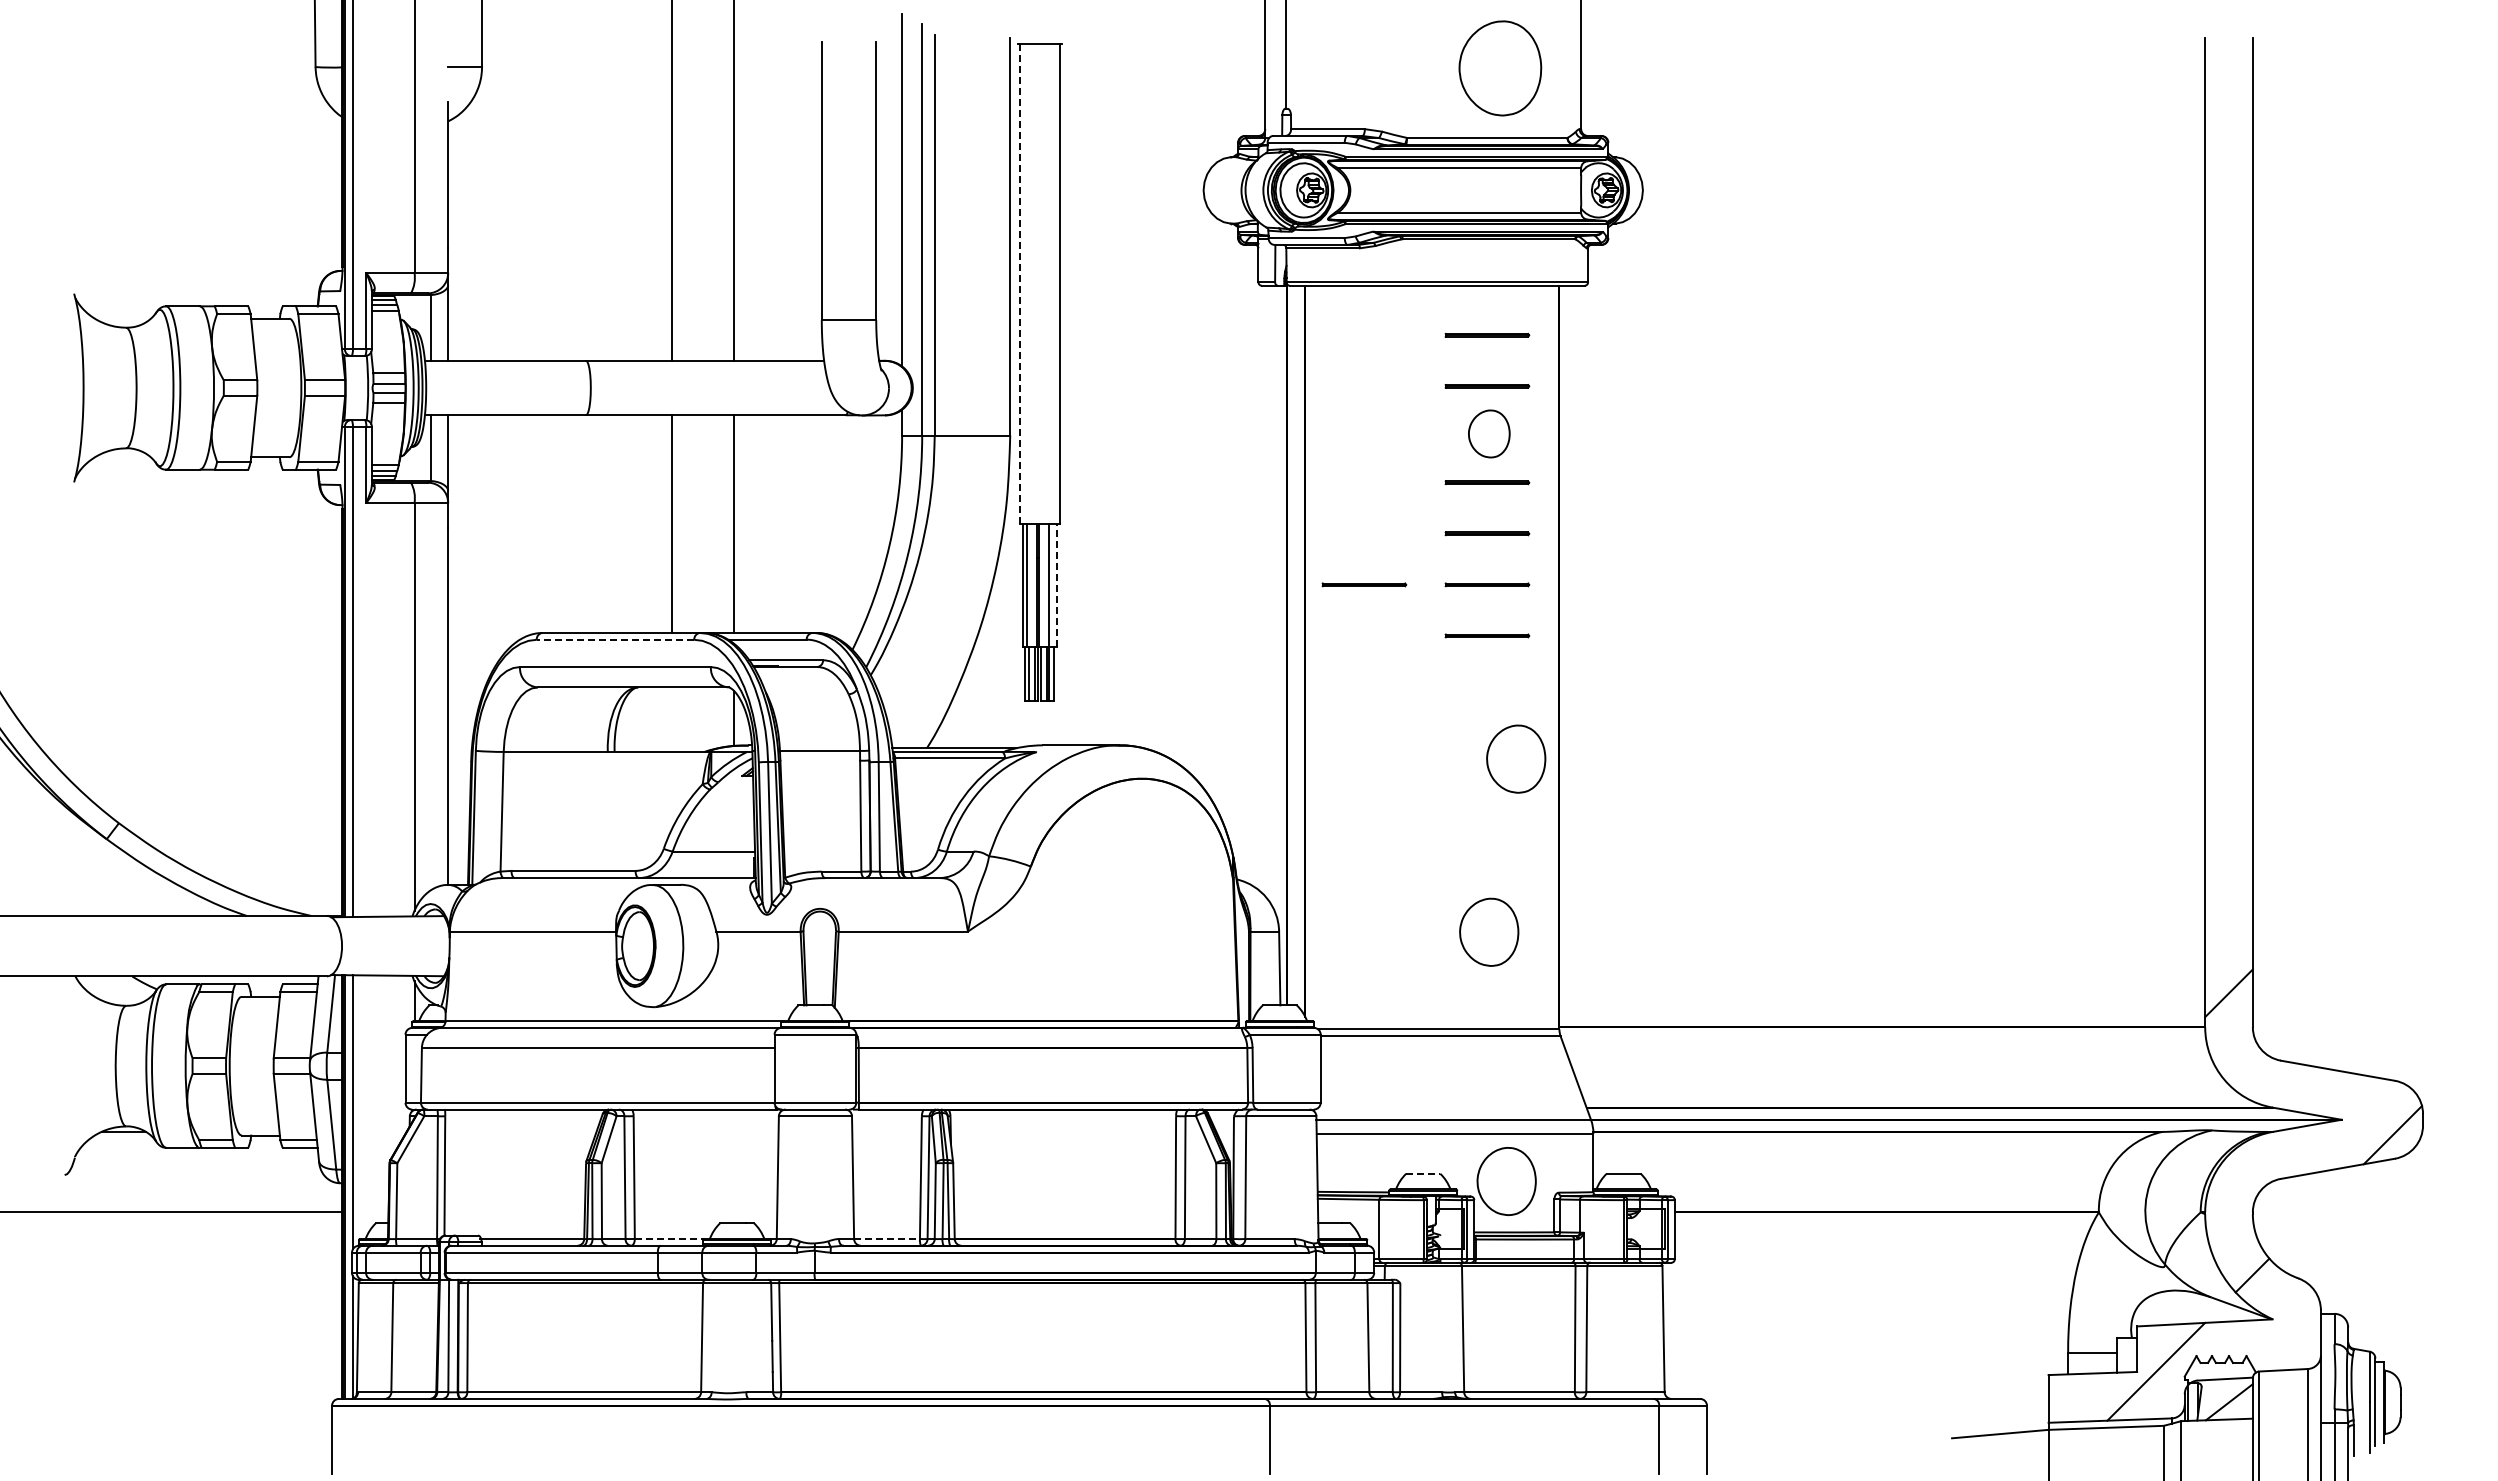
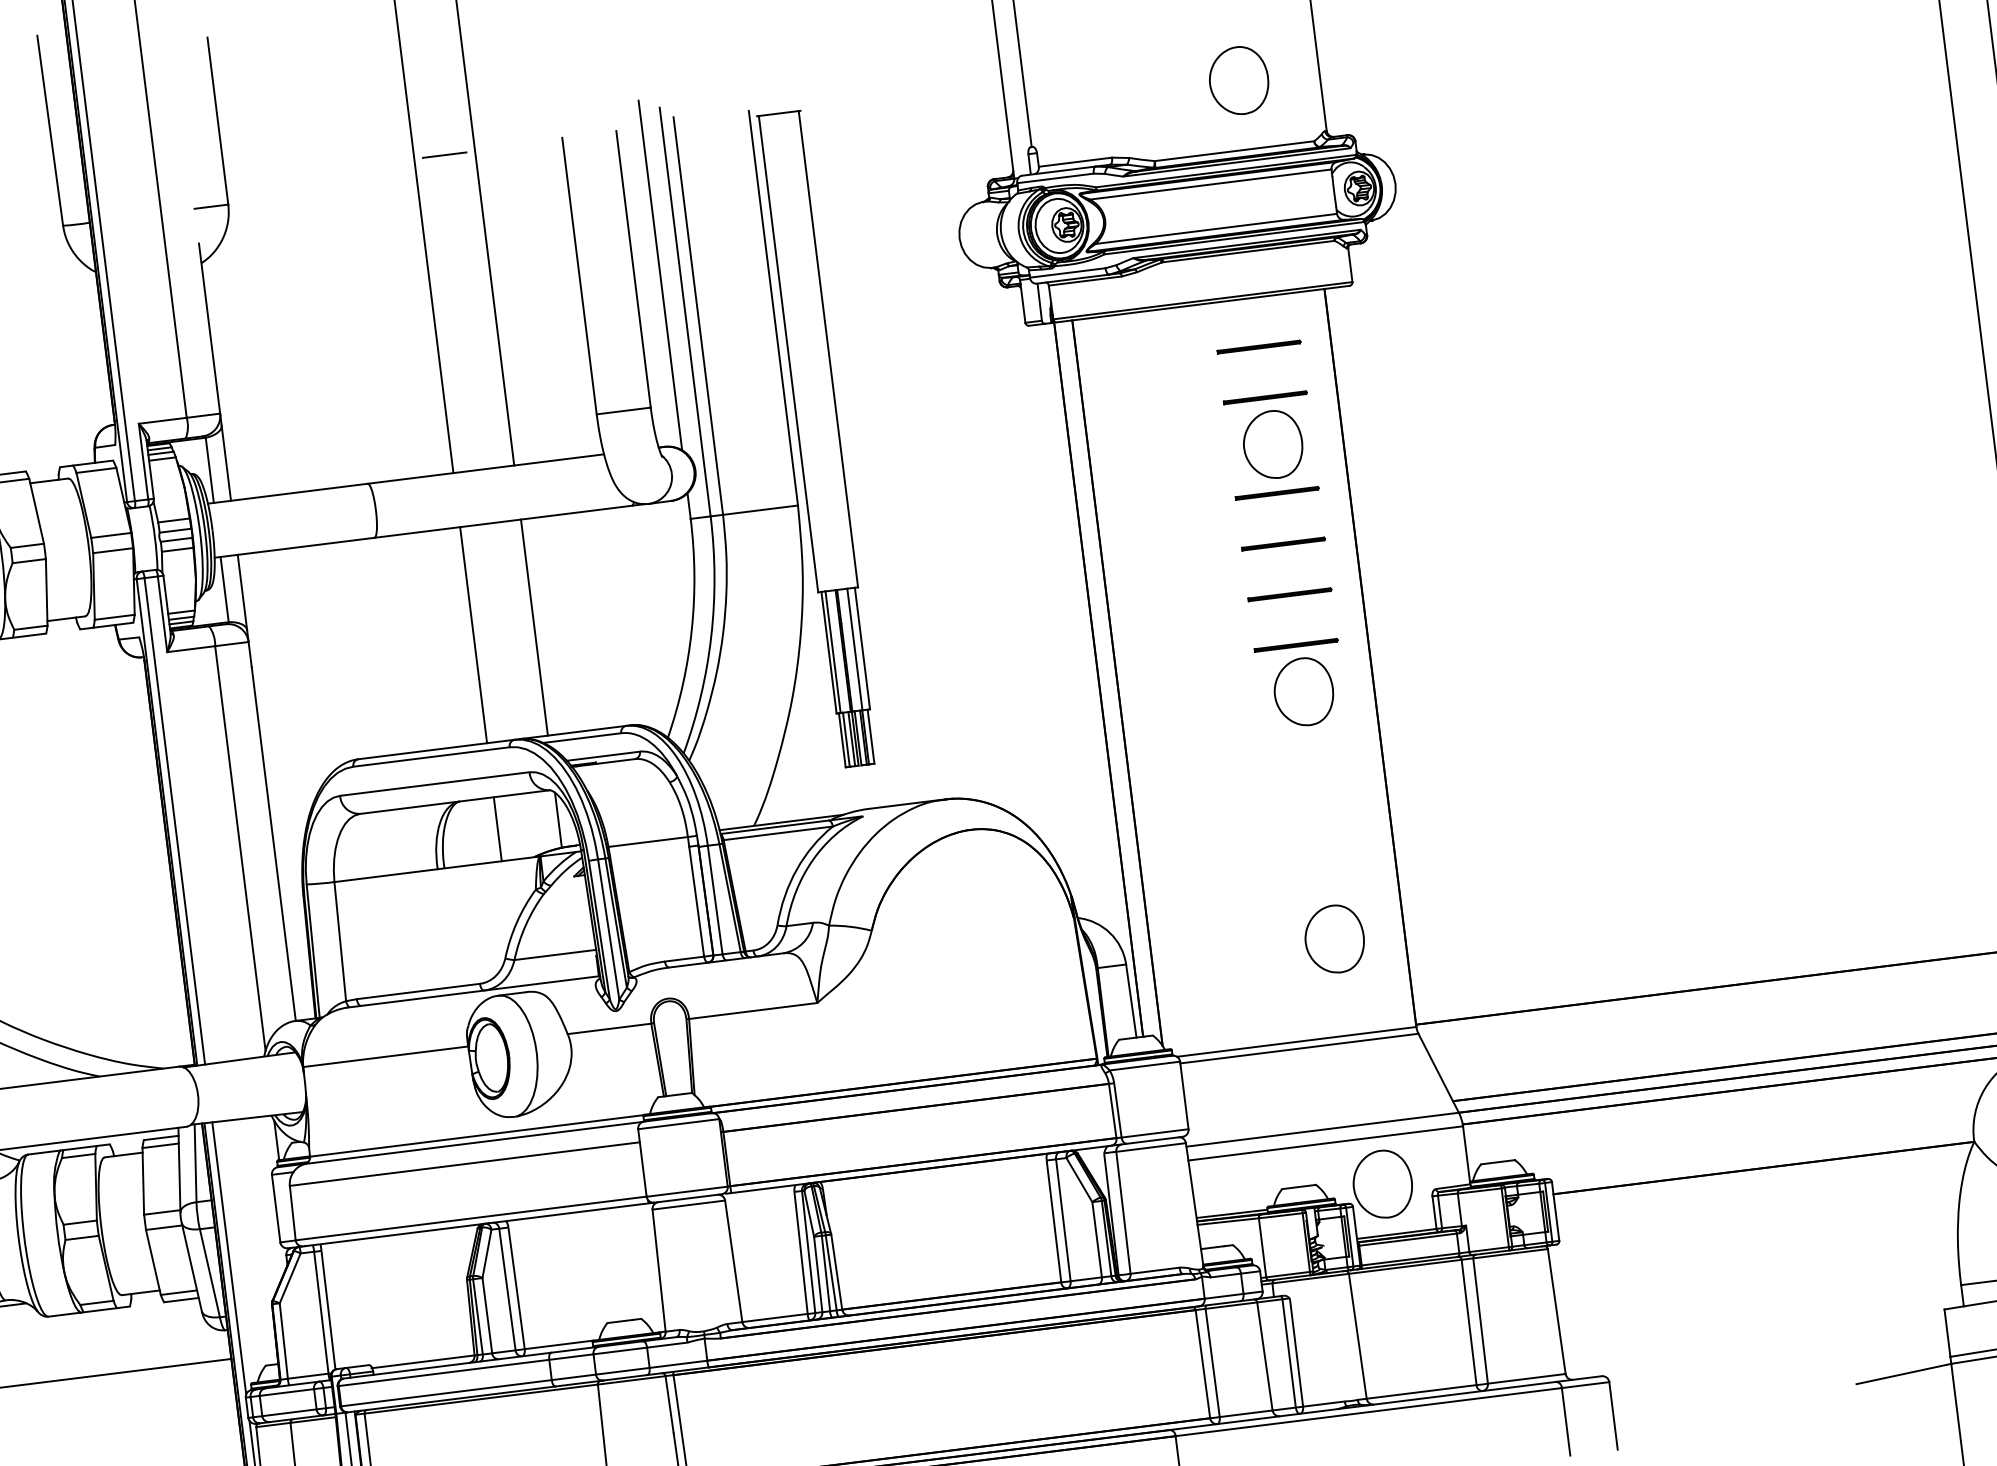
line: (702, 44) -> (444, 155), added
part: (1500, 68) -> (1239, 80), size x0.71
line: (1019, 284) -> (788, 354), dashed -> solid
part: (1489, 433) -> (1273, 444), size x1.43
line: (1056, 584) -> (862, 647), dashed -> solid
part: (1364, 584) -> (1167, 609), removed
line: (615, 639) -> (431, 756), dashed -> solid
line: (672, 719) -> (497, 829), added
part: (1516, 758) -> (1304, 691), moved
line: (1423, 1173) -> (1299, 1186), dashed -> solid
line: (669, 1238) -> (559, 1344), dashed -> solid
line: (887, 1238) -> (775, 1317), dashed -> solid

